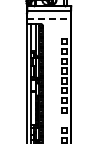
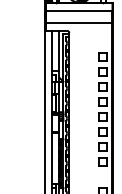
line: (49, 19) -> (79, 23), dashed -> solid

